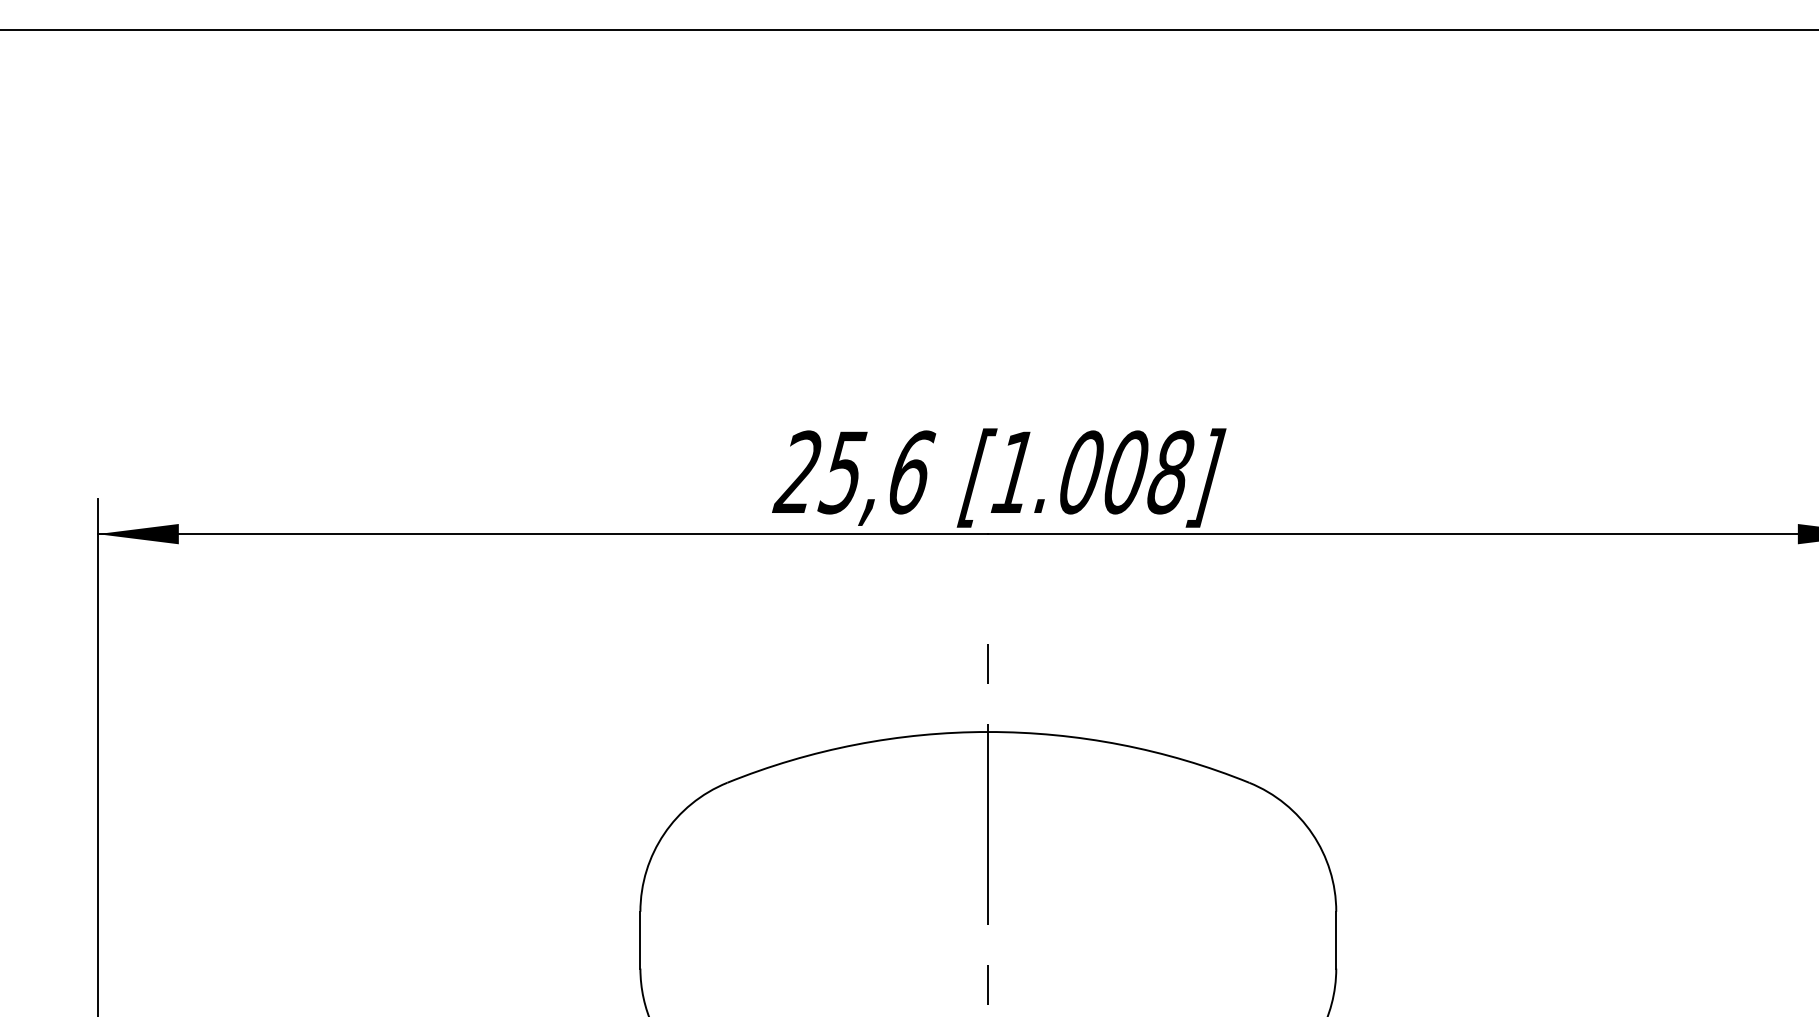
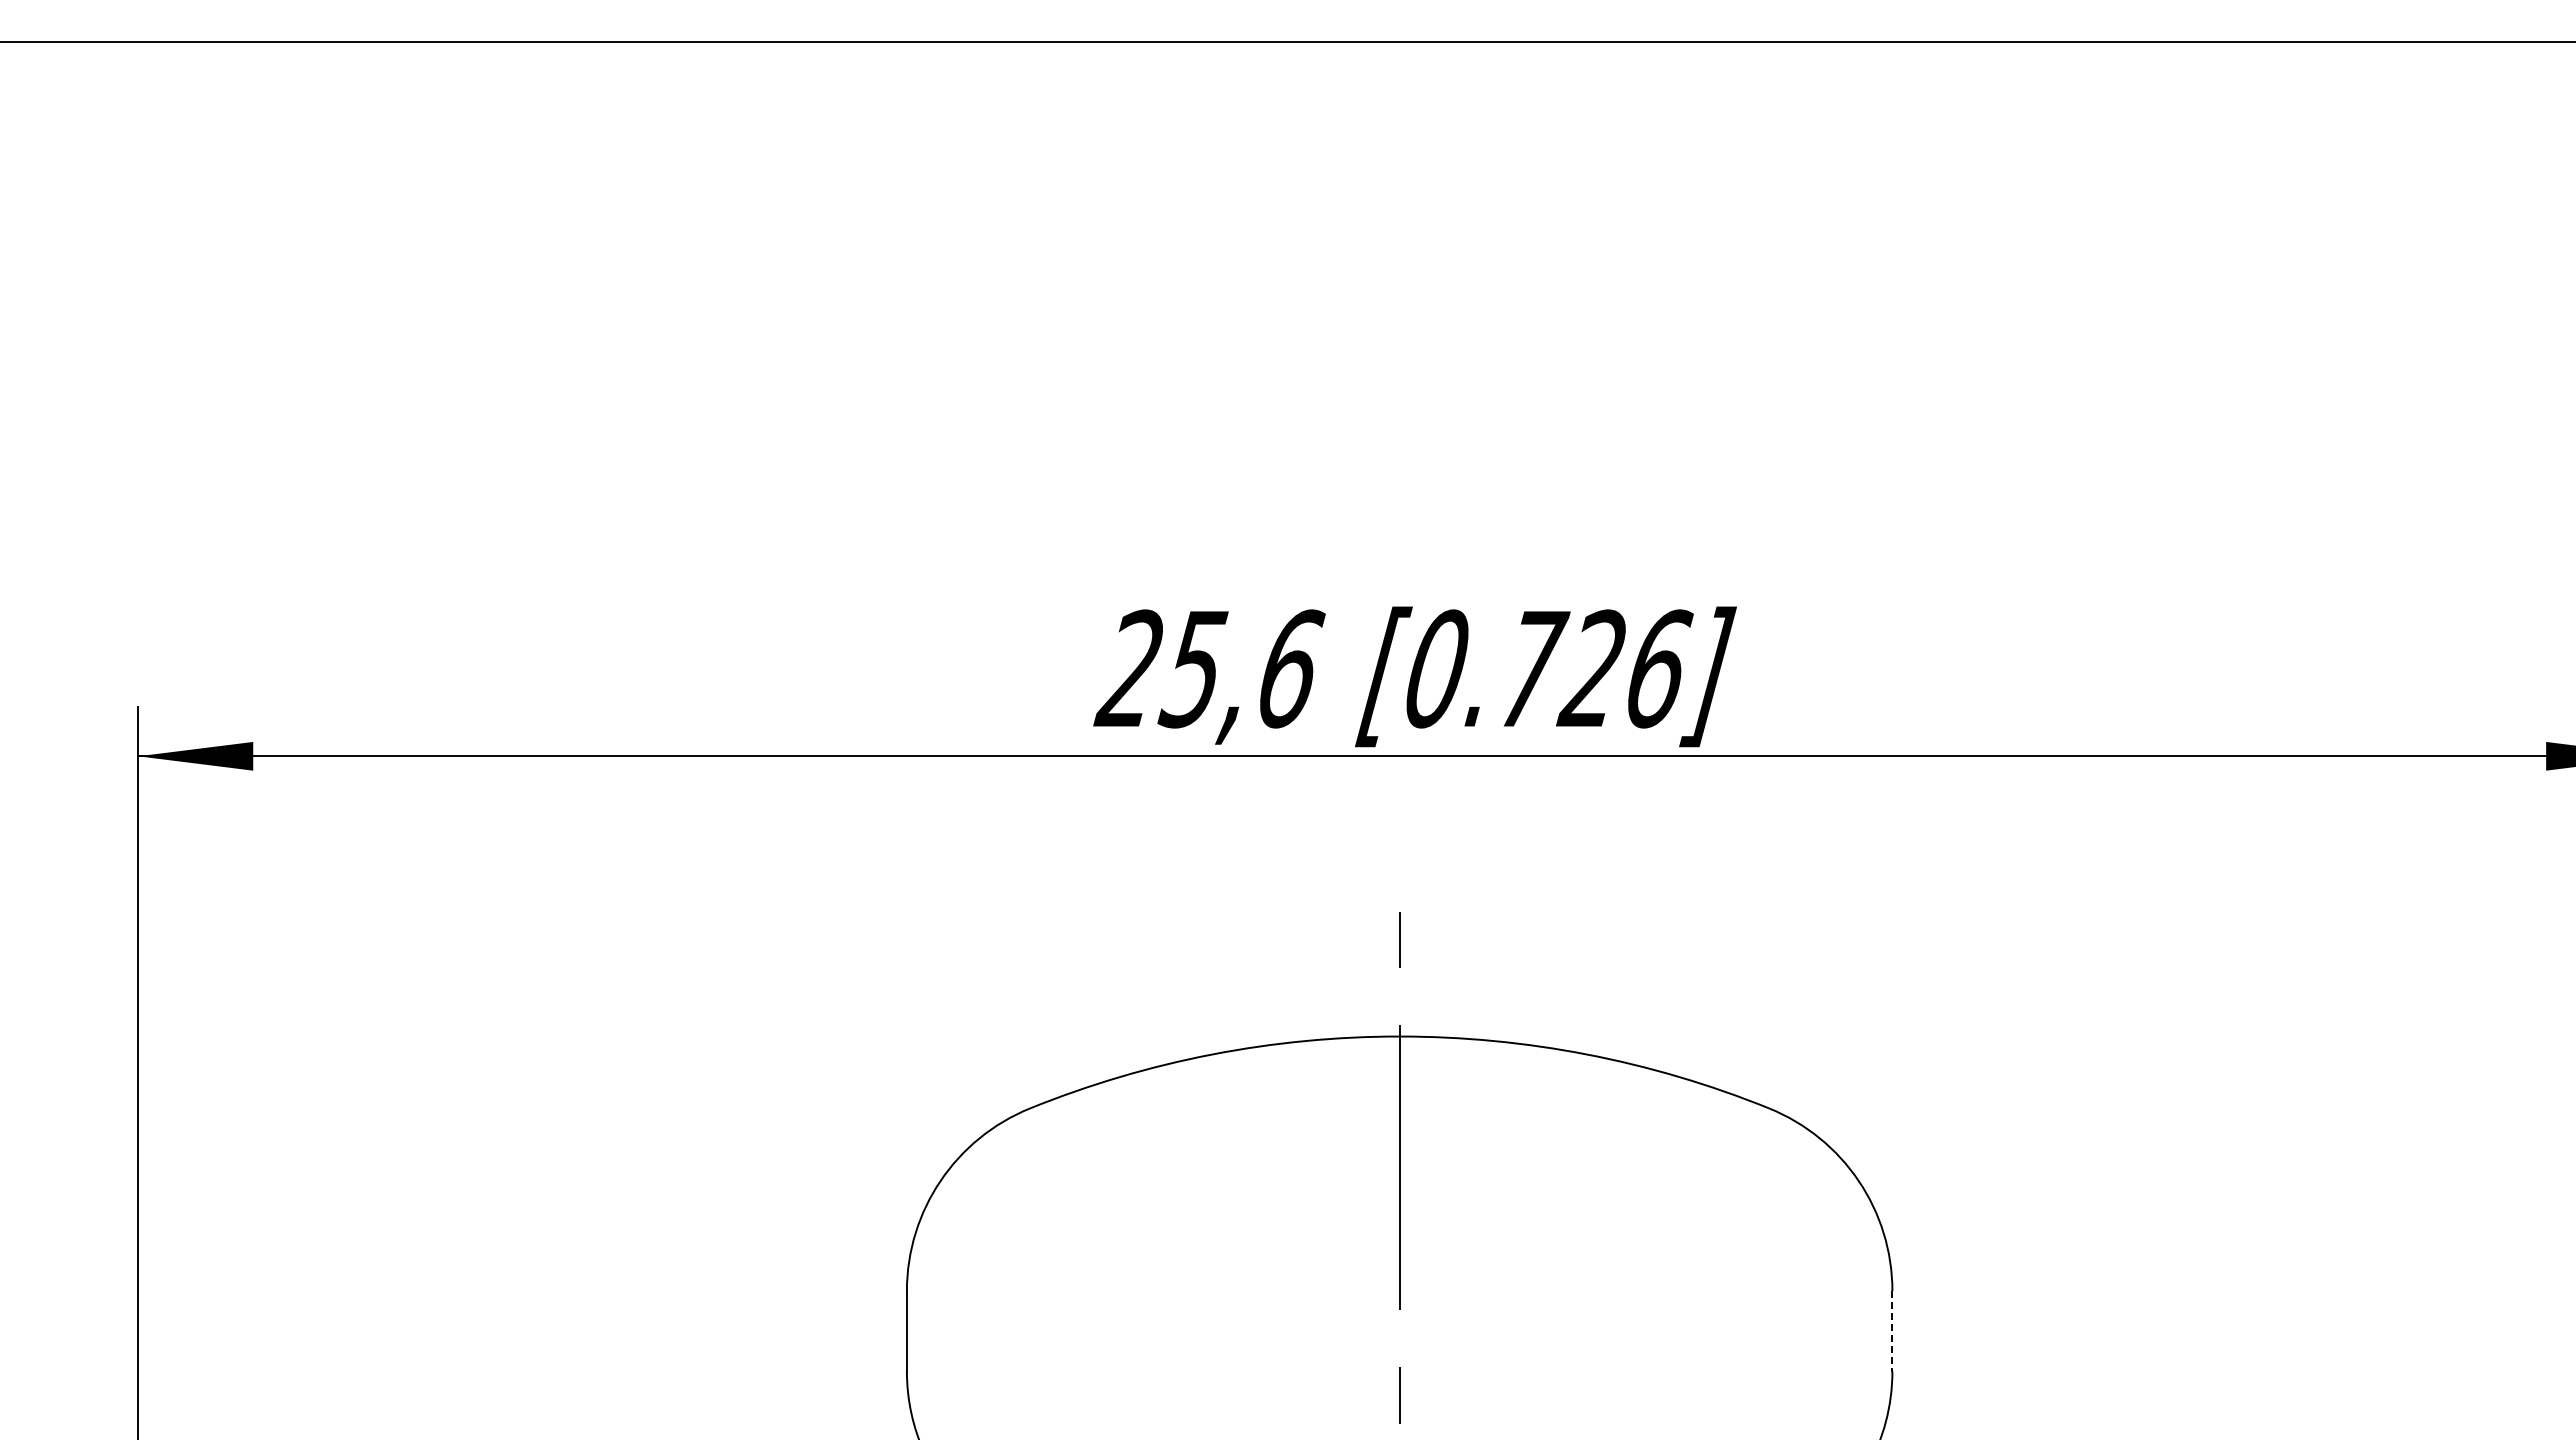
text: (1093, 472) -> (1548, 668), [1.008] -> [0.726]
line: (1336, 940) -> (1892, 1331), solid -> dashed

